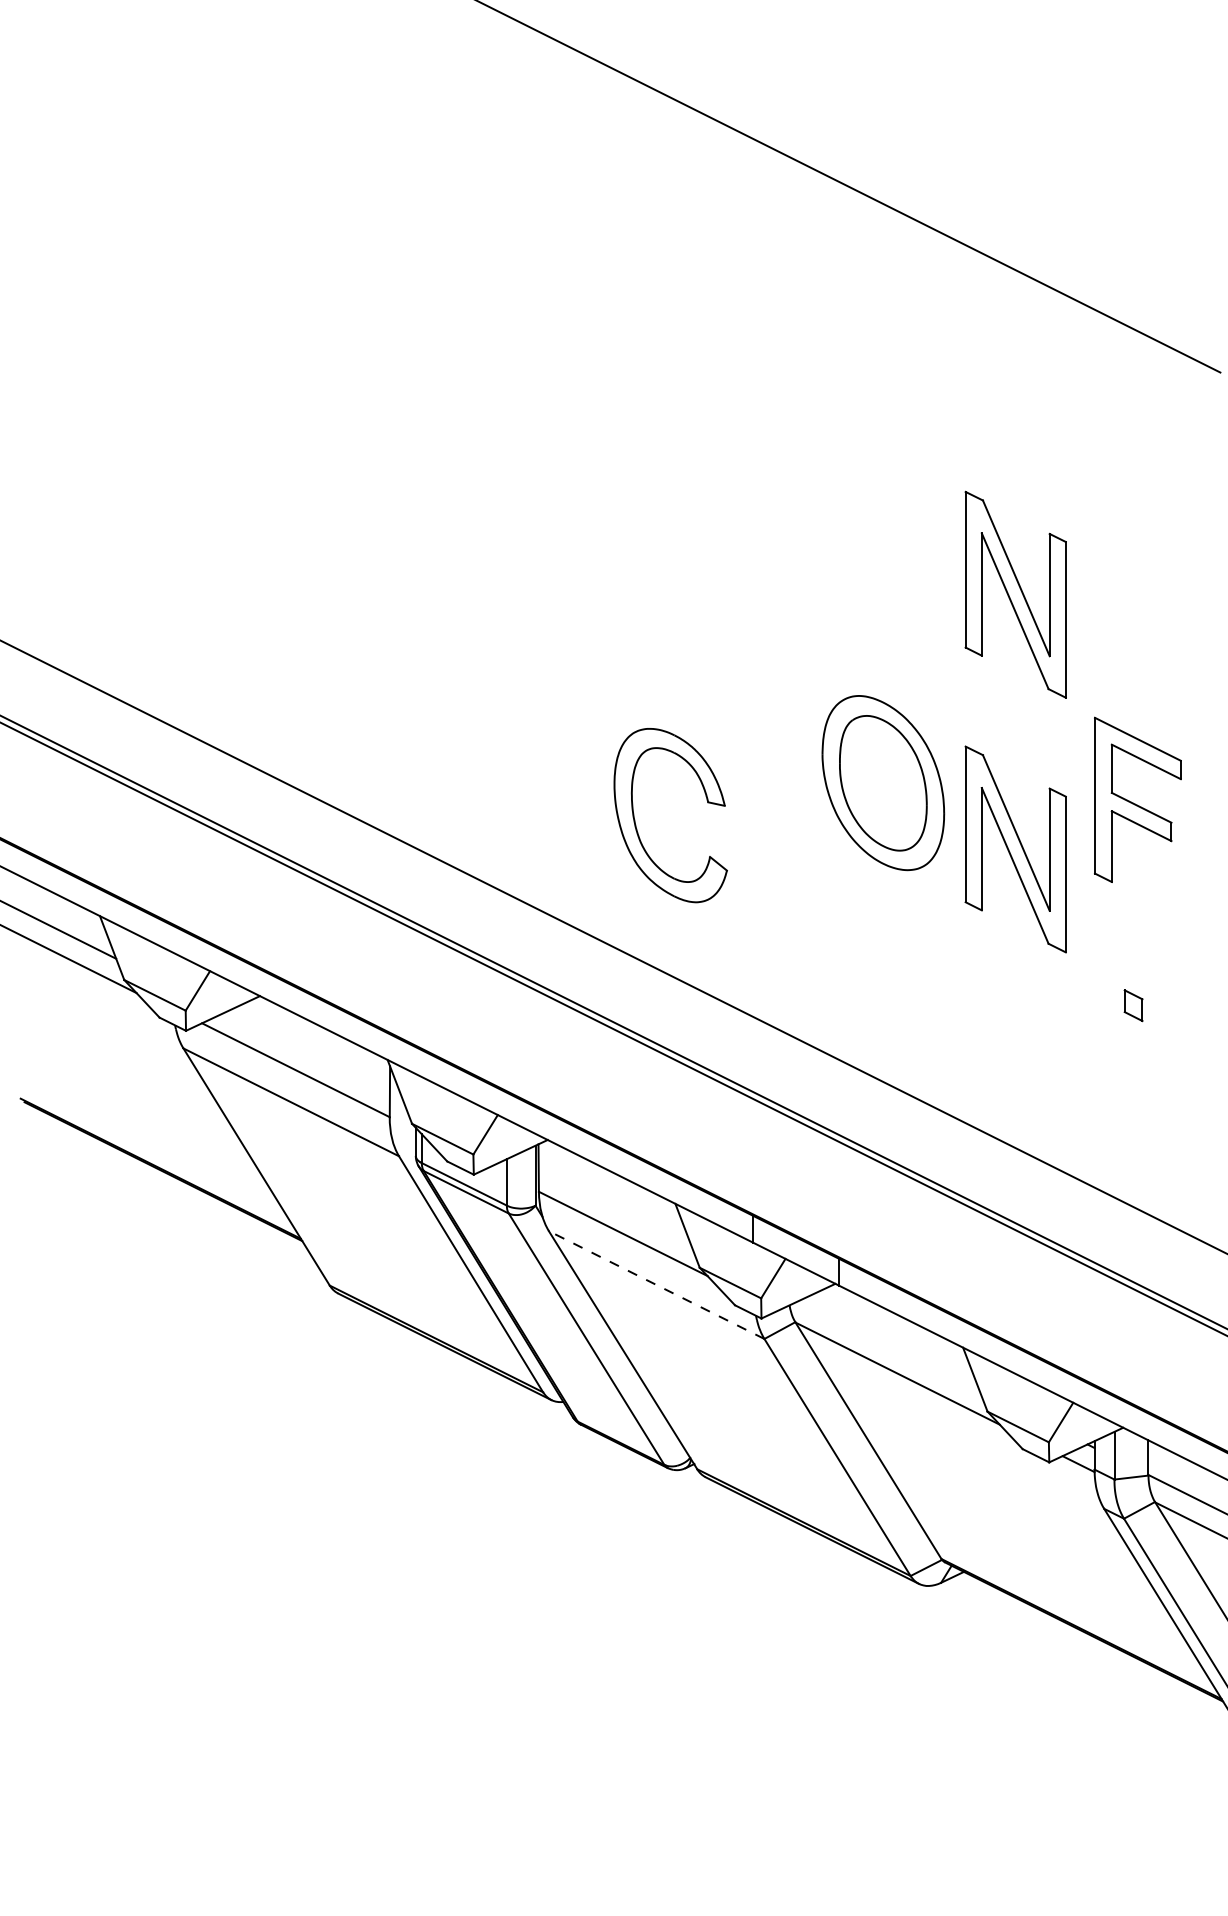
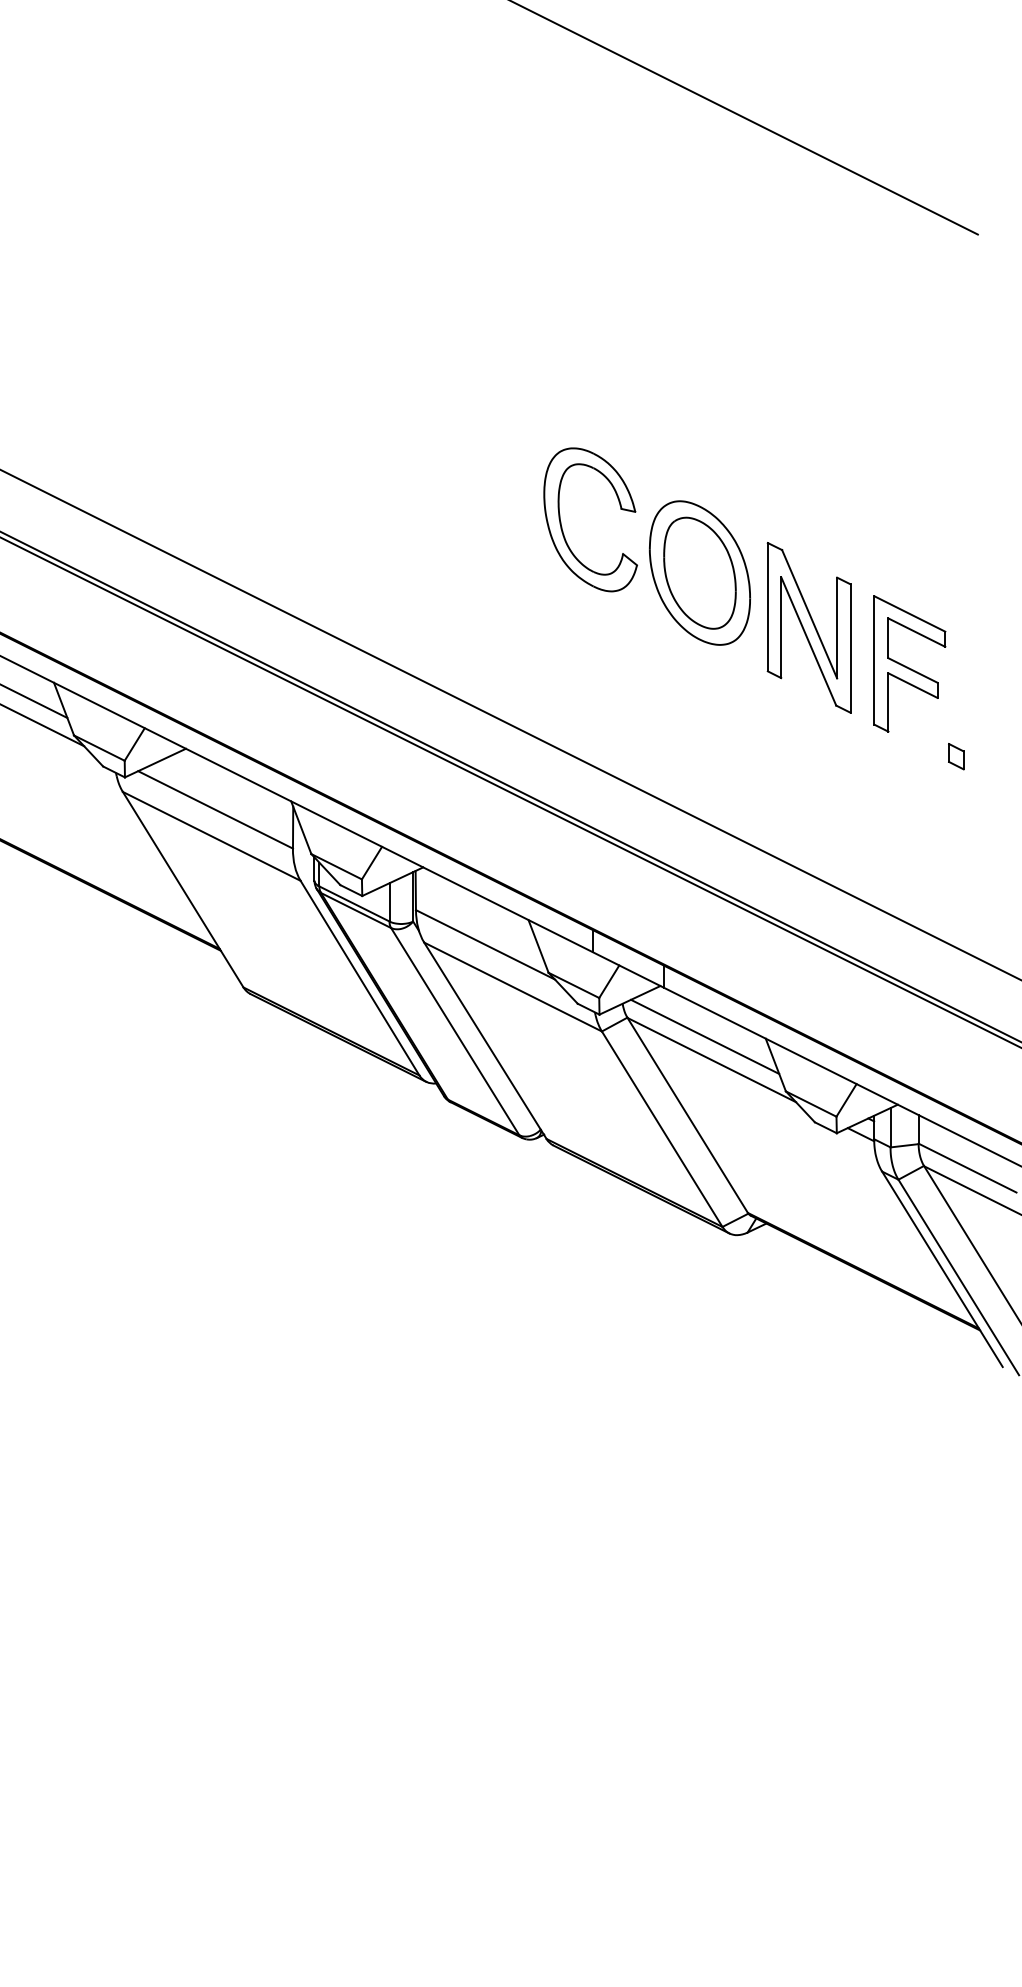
part: (1014, 594) -> (808, 417), removed
part: (1137, 799) -> (909, 663), moved
part: (636, 823) -> (562, 526), moved
part: (1133, 1005) -> (956, 756), moved
line: (655, 1284) -> (512, 986), dashed -> solid
line: (890, 1345) -> (705, 1036), added

